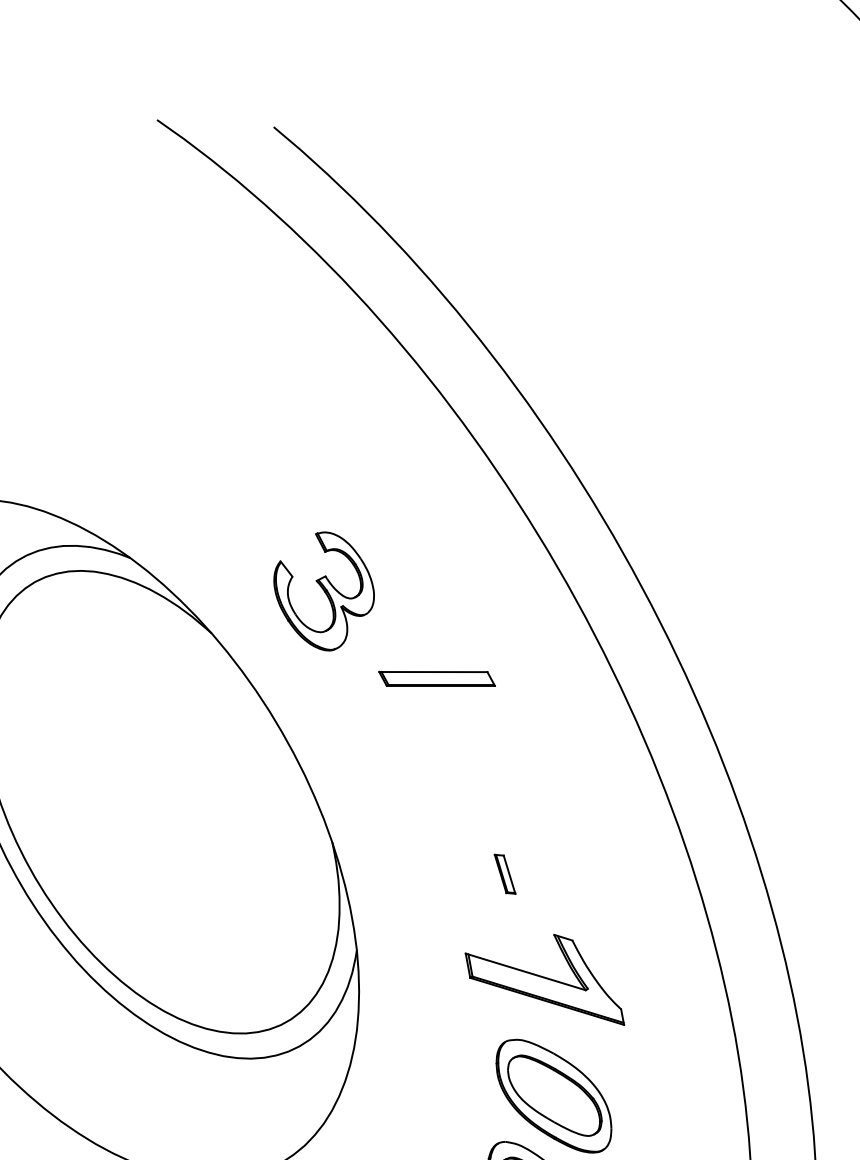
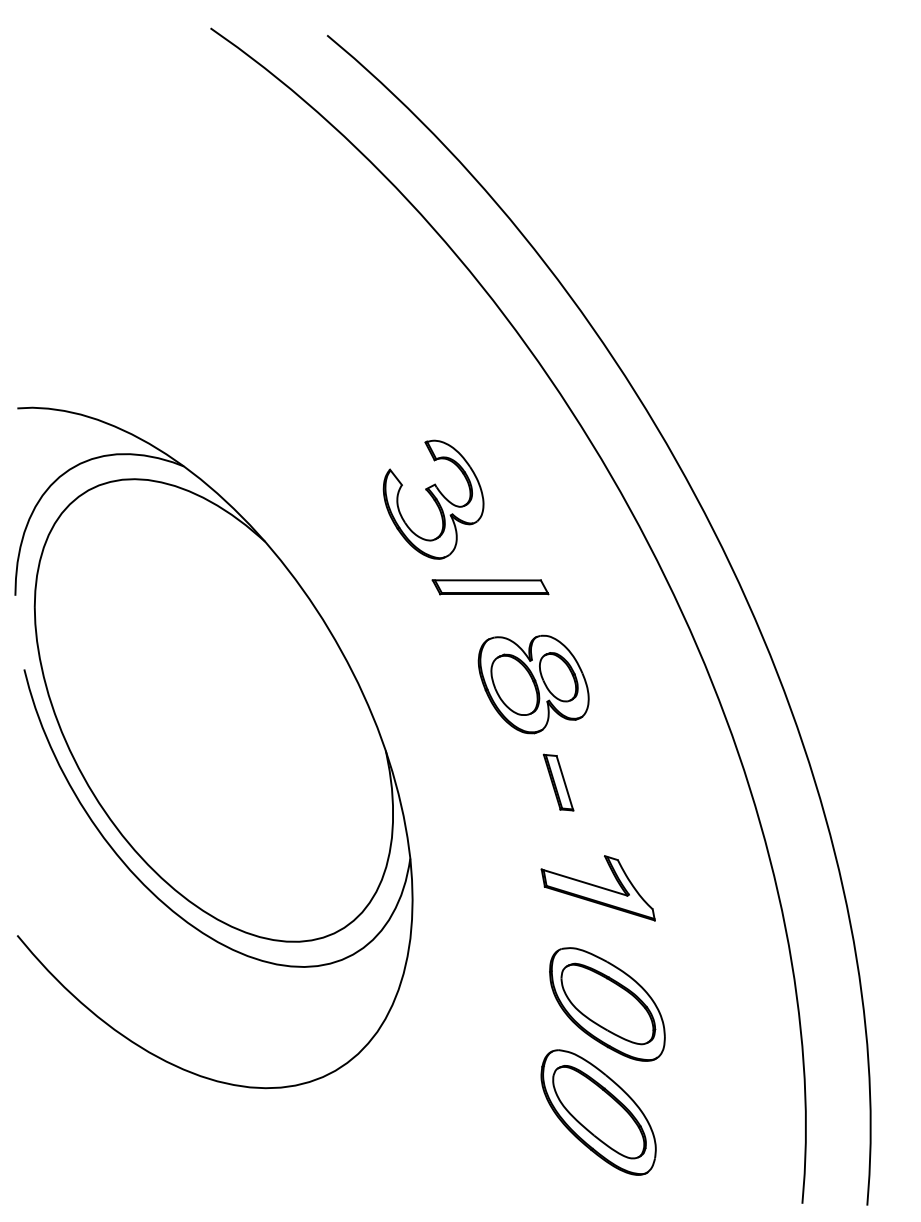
part: (324, 591) -> (433, 499), moved
part: (480, 776) -> (533, 684), added
part: (505, 874) -> (558, 782), size x1.43
part: (544, 980) -> (597, 888), size x0.71

